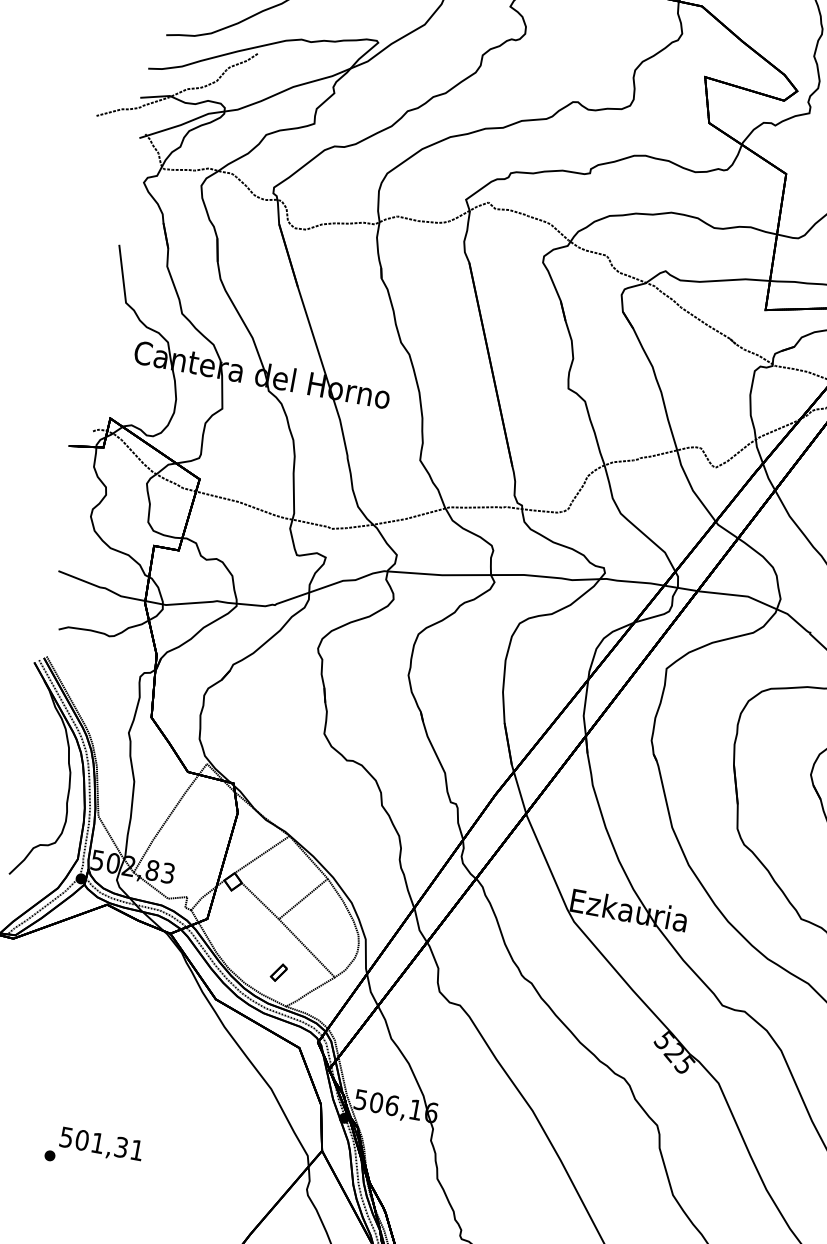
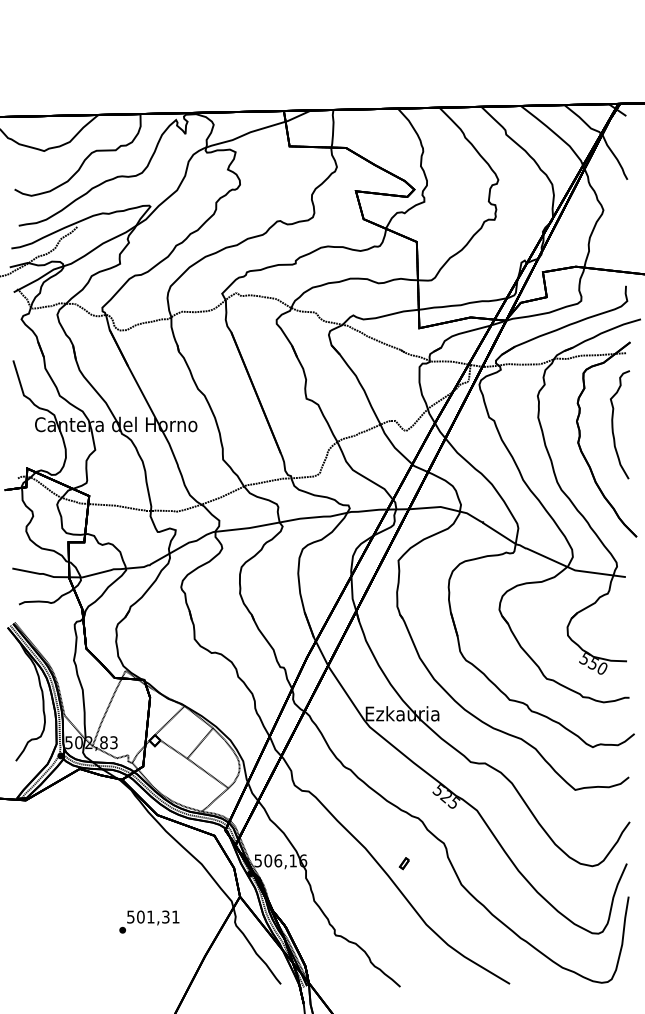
part: (277, 972) -> (403, 863), moved
text: (94, 1149) -> (149, 921), moved

